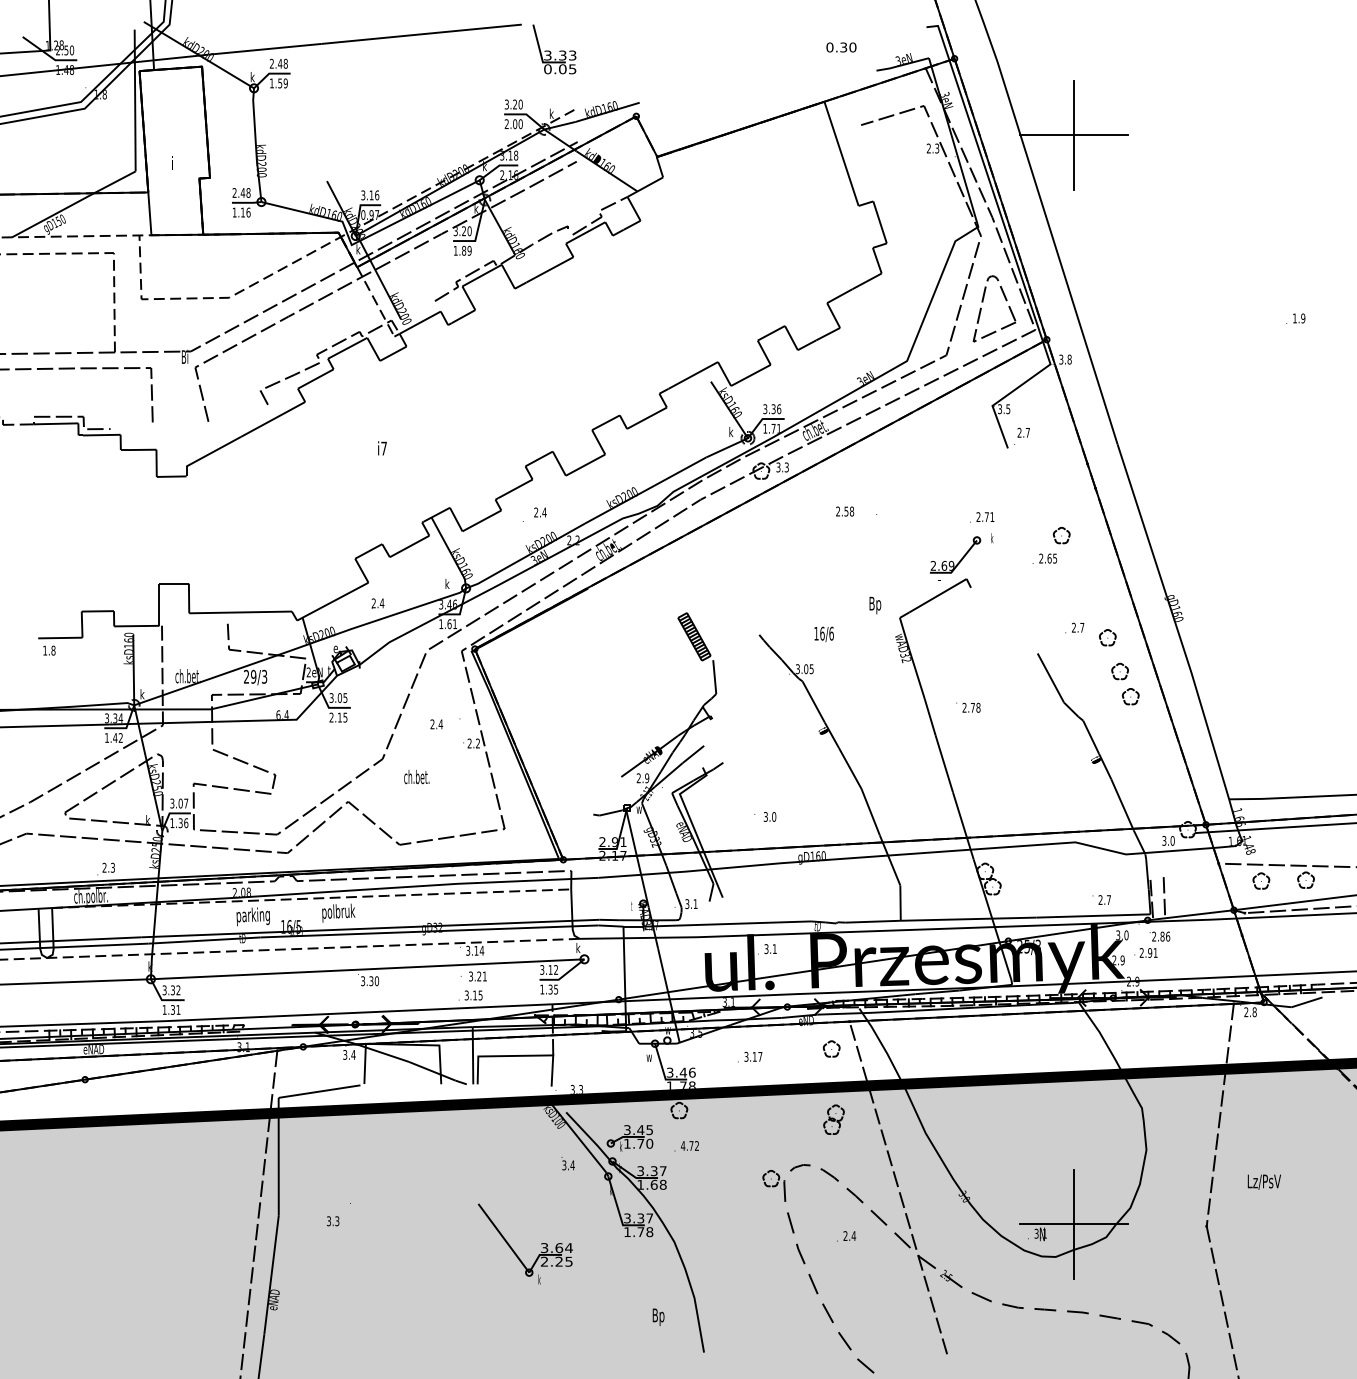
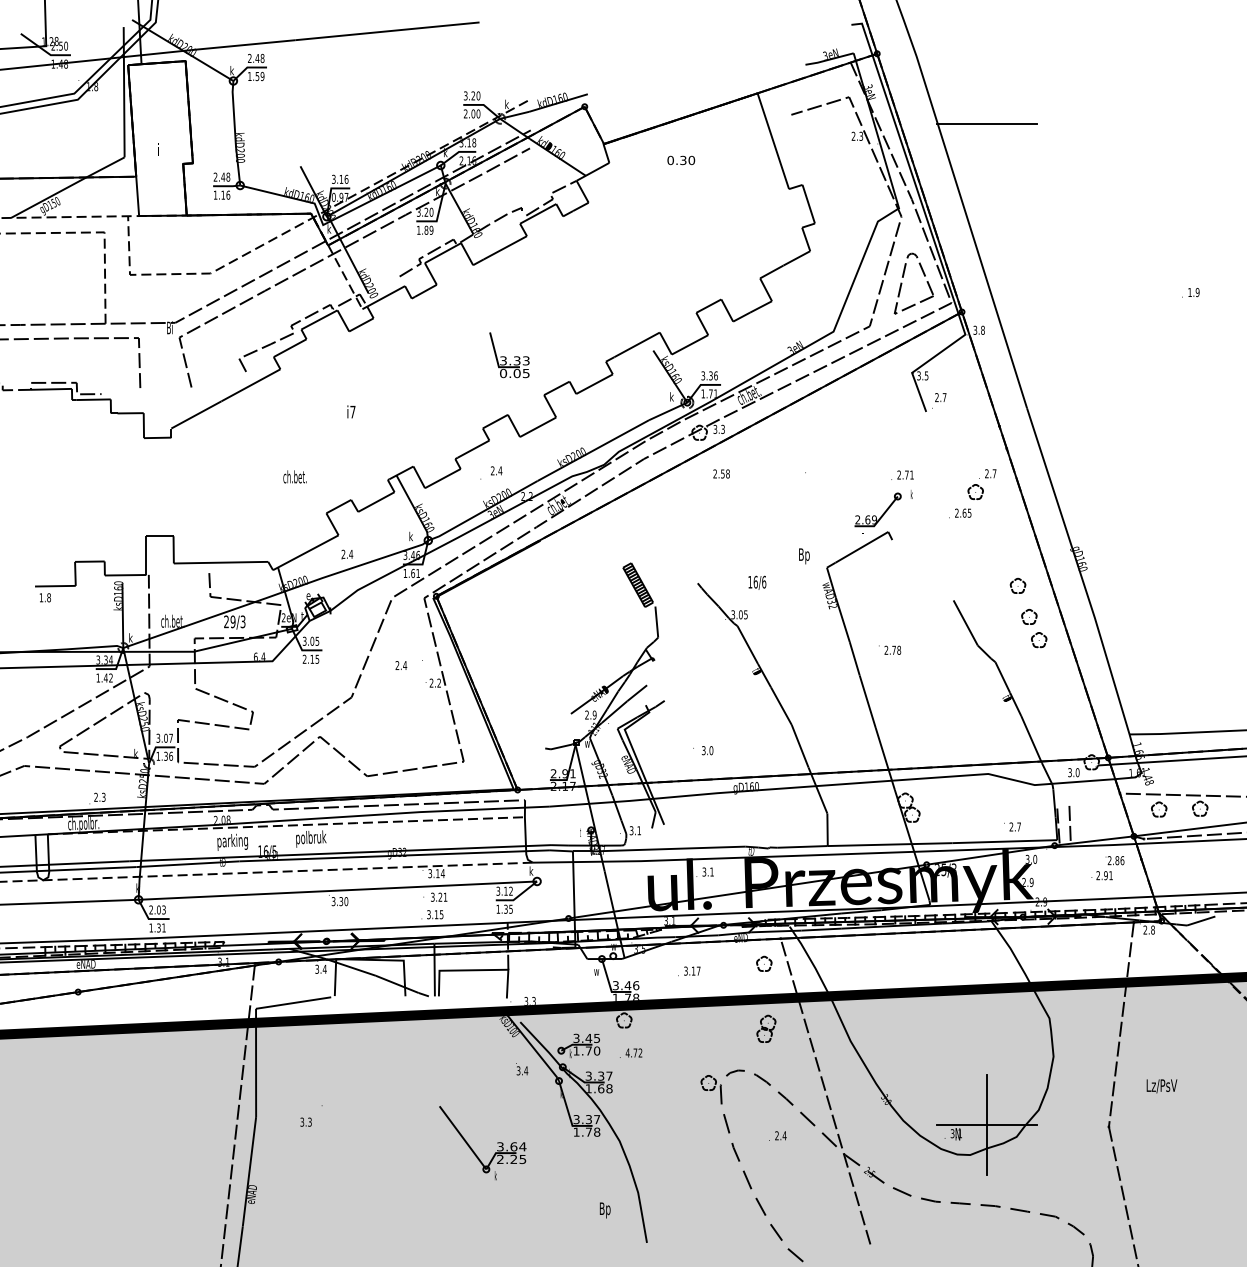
text: (841, 47) -> (681, 160), moved
part: (554, 49) -> (509, 355), moved
line: (1073, 134) -> (986, 123), removed
text: (844, 511) -> (721, 473), moved
text: (1074, 627) -> (987, 473), moved
text: (416, 776) -> (294, 476), moved
text: (1151, 945) -> (1107, 868), moved
text: (171, 989) -> (157, 909), 3.32 -> 2.03

